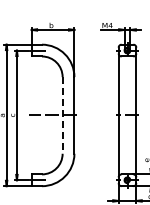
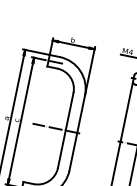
line: (62, 115) -> (65, 130), dashed -> solid

